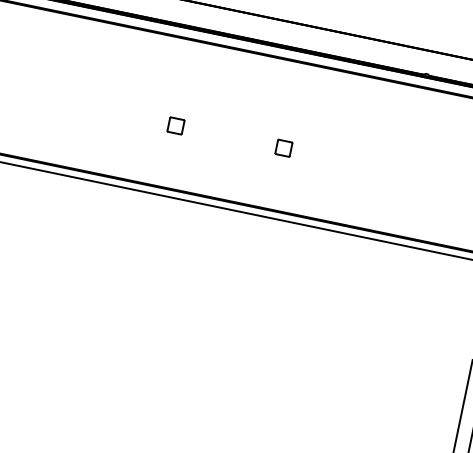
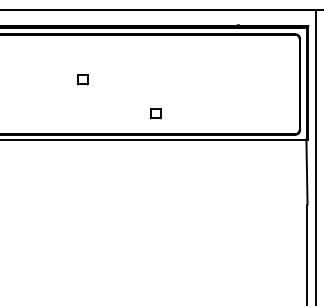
part: (175, 125) -> (82, 79), moved
part: (283, 148) -> (155, 113), moved

